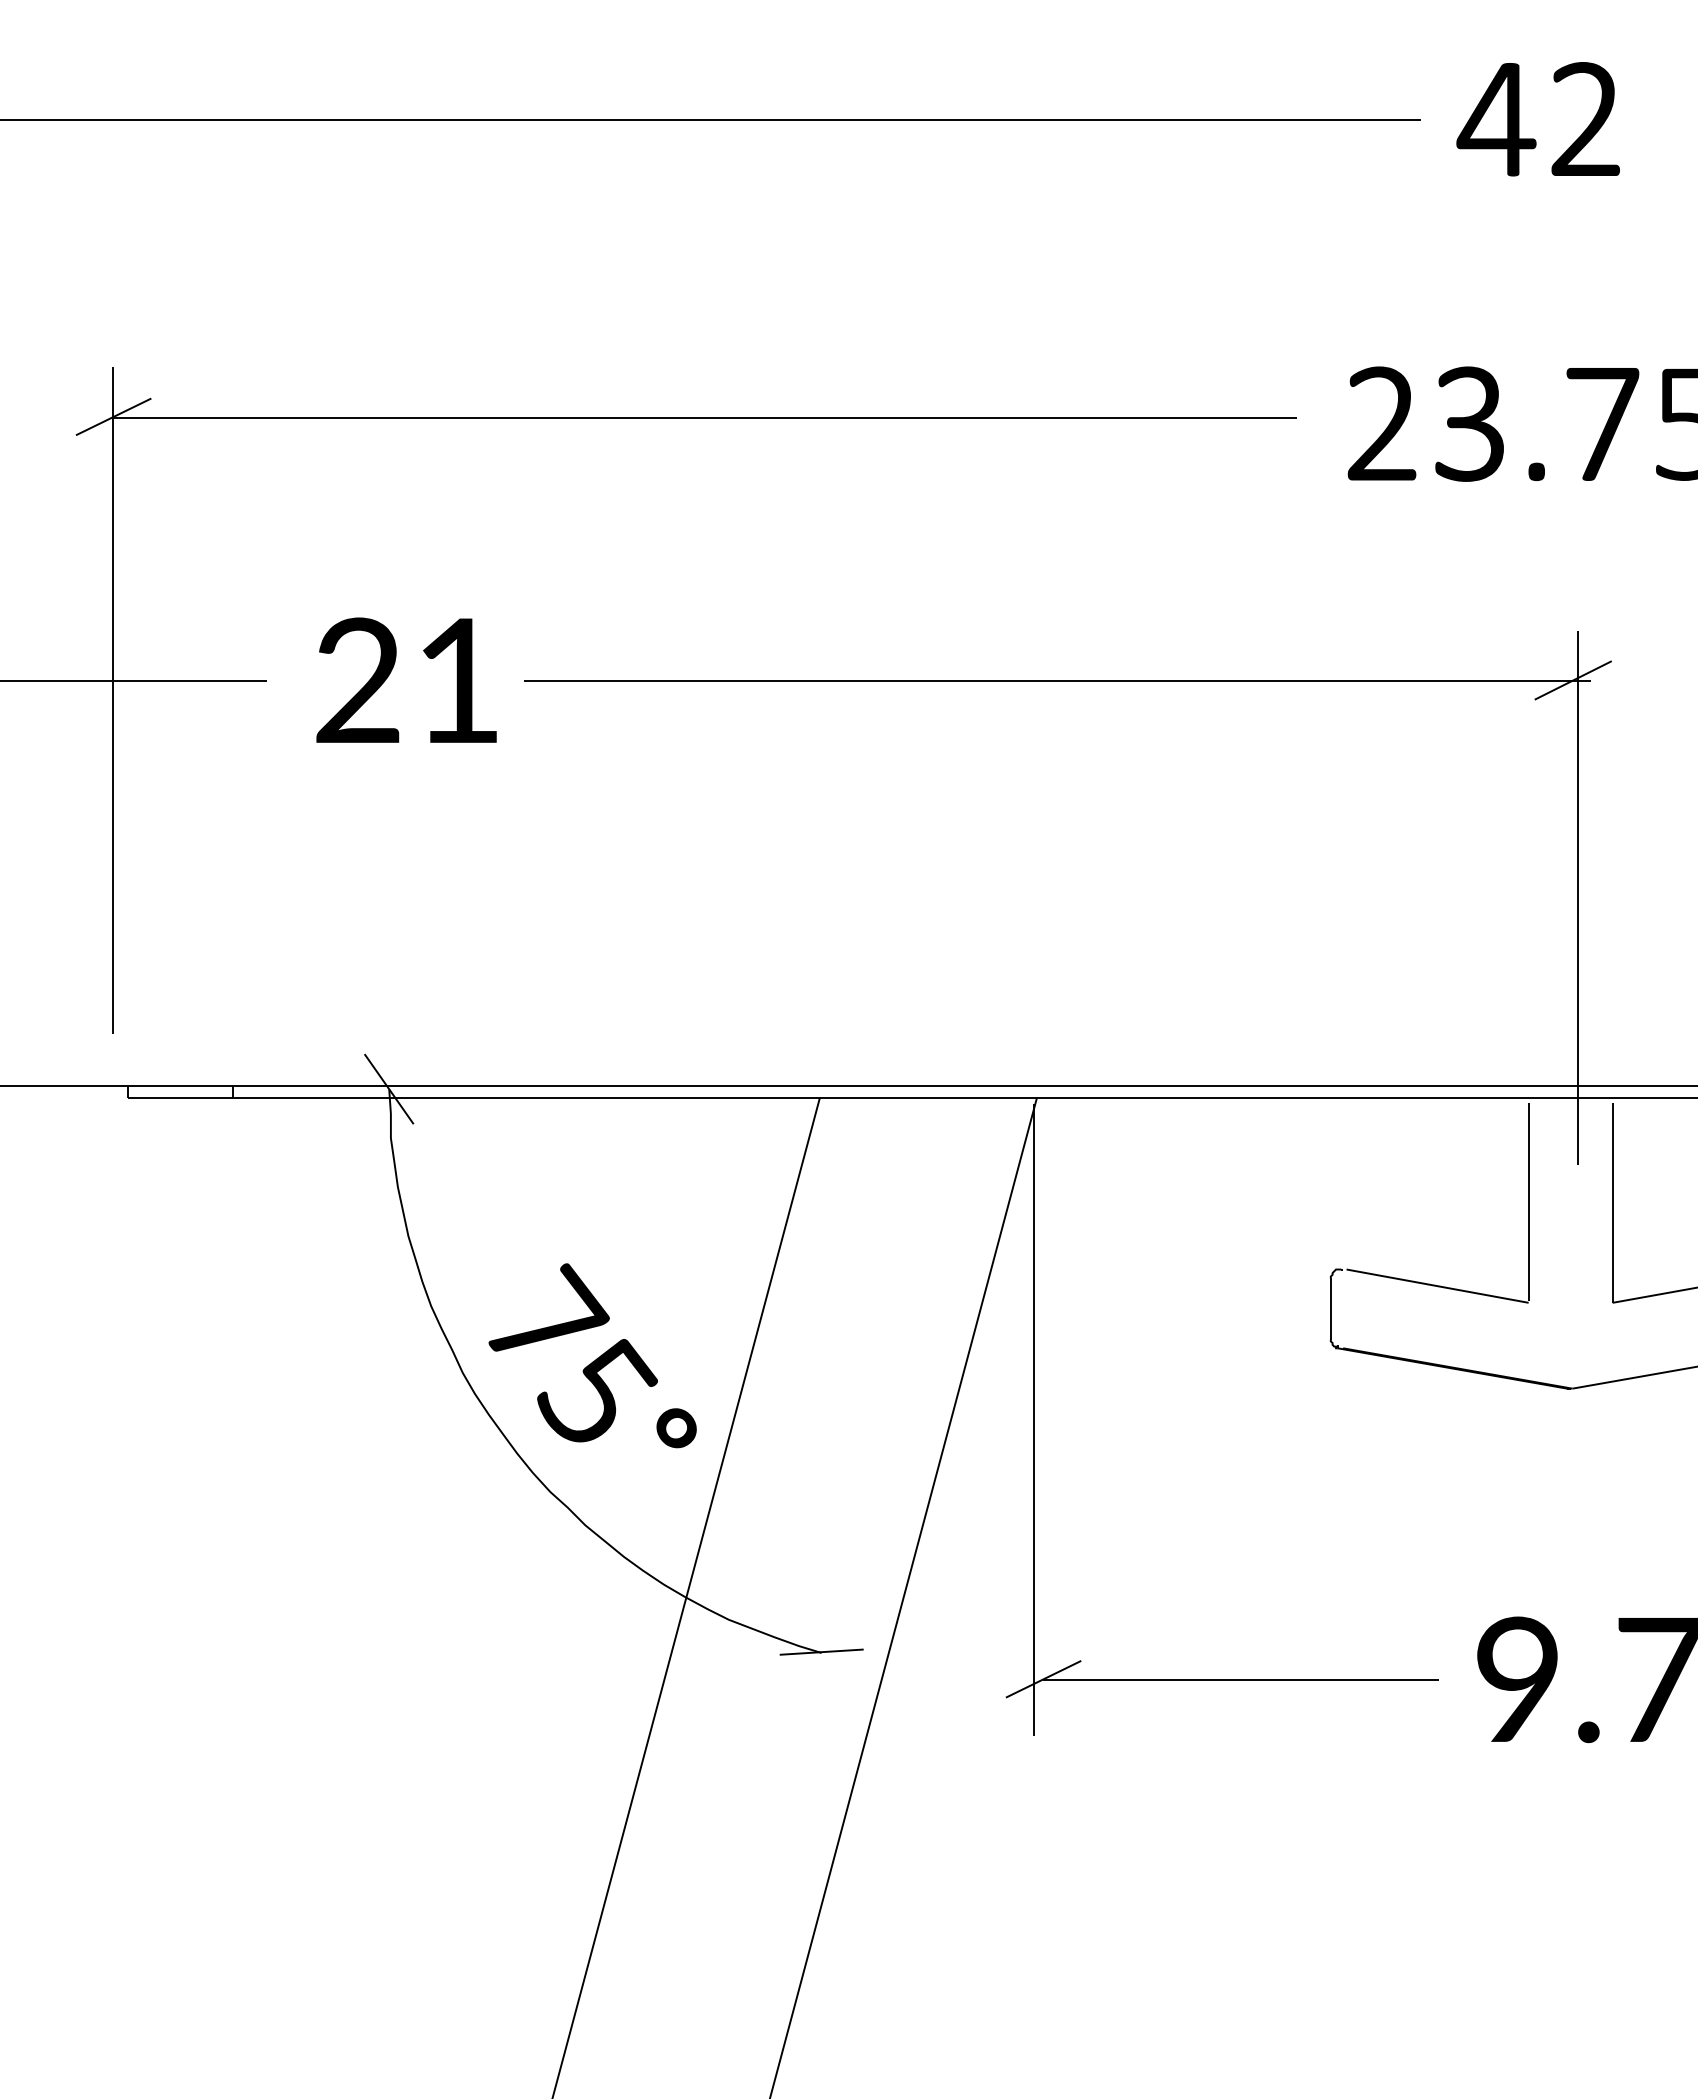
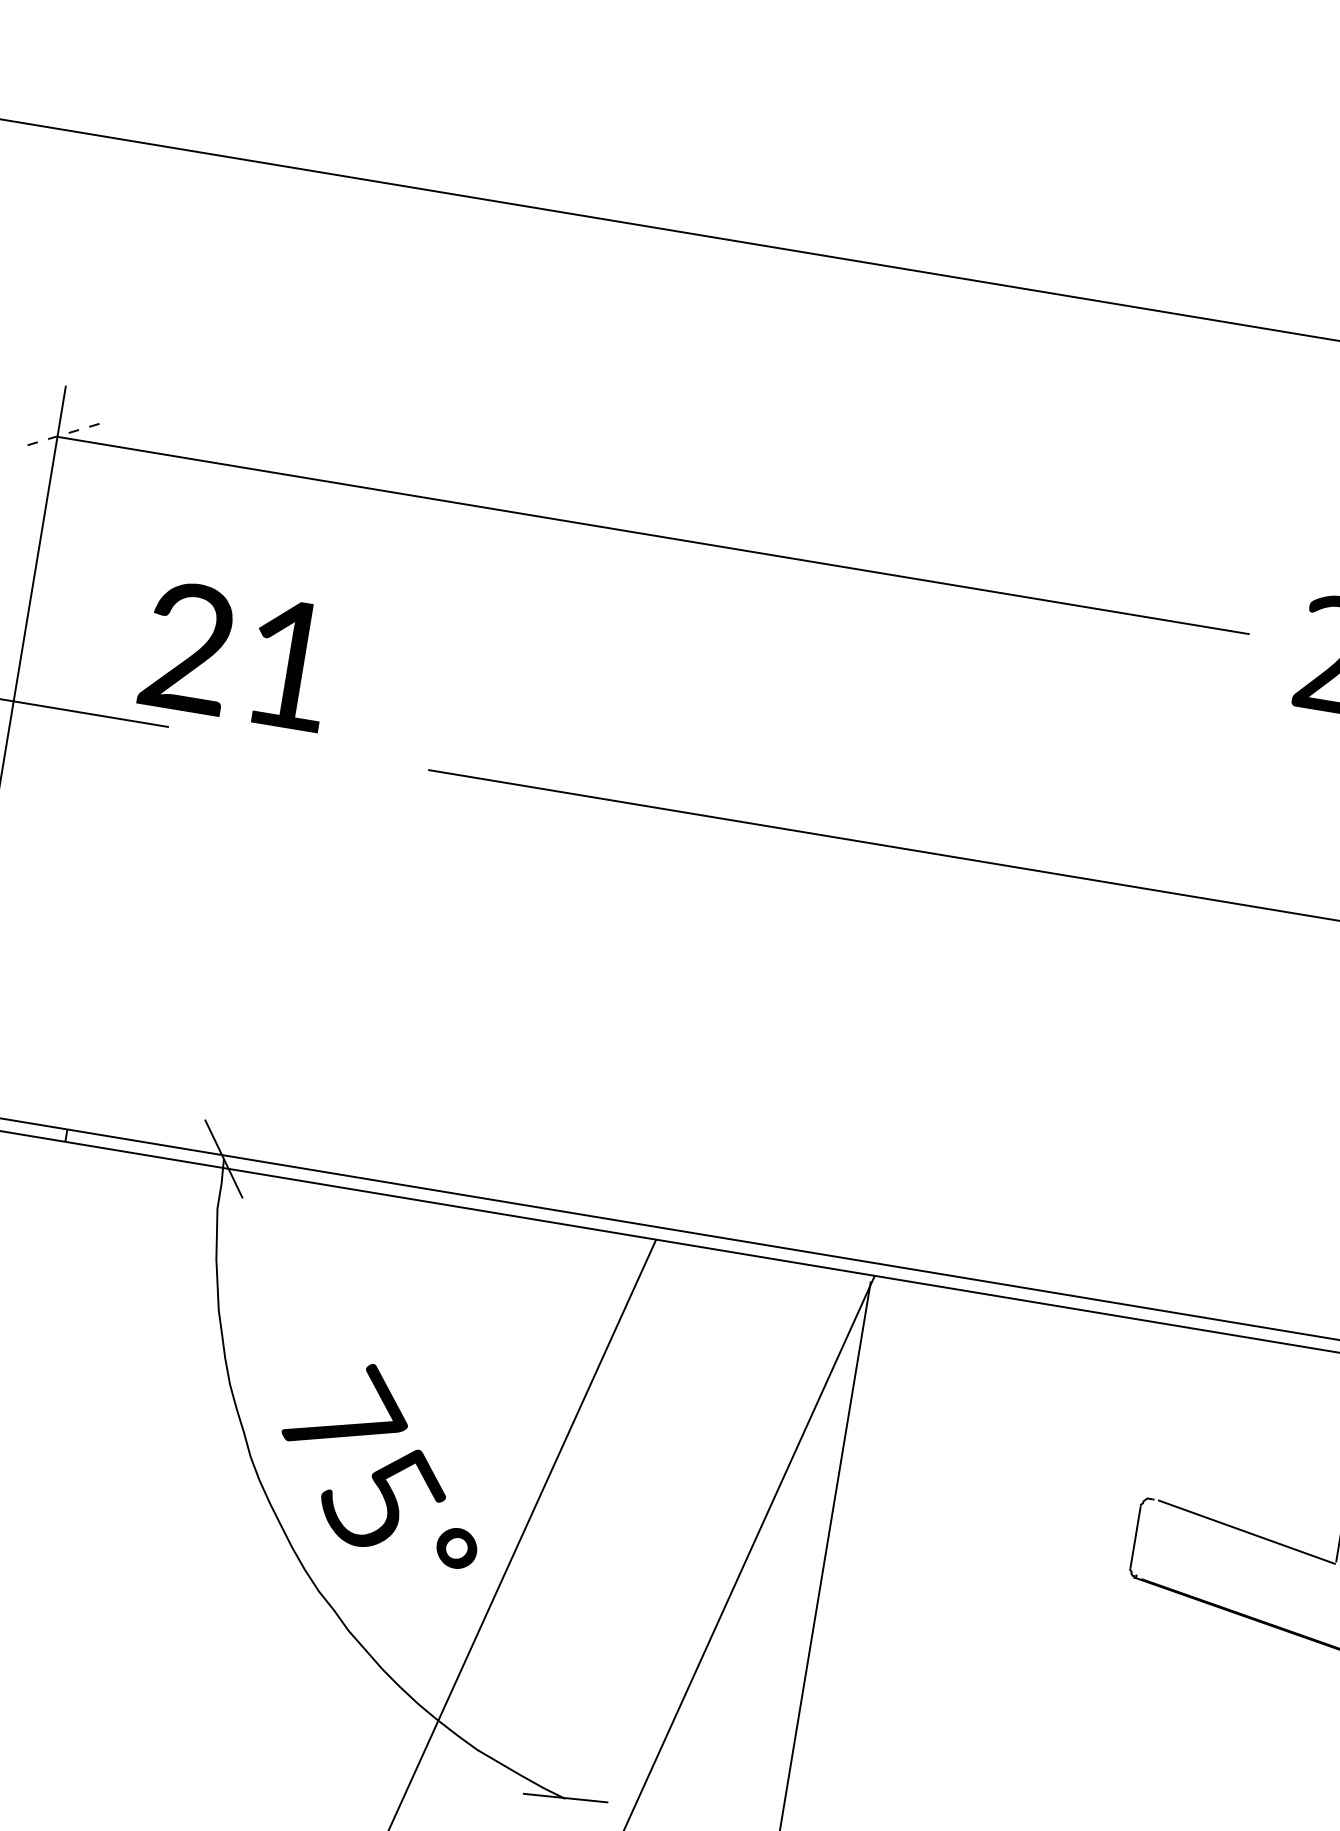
line: (113, 416) -> (58, 435), solid -> dashed
text: (406, 679) -> (237, 654), moved

